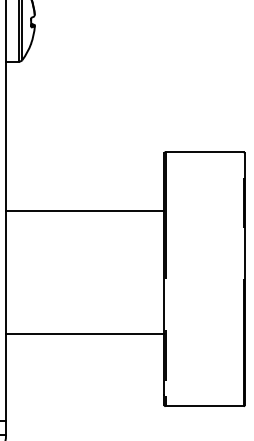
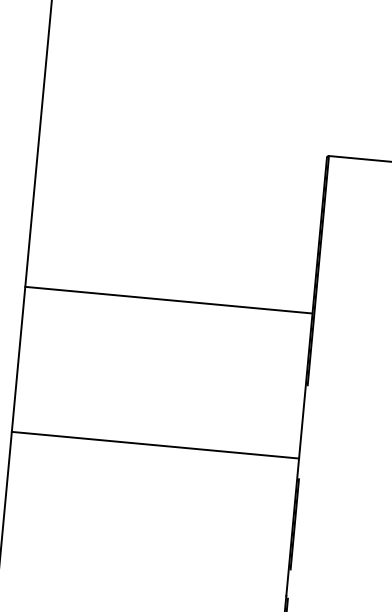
line: (85, 211) -> (169, 300), moved
line: (85, 334) -> (155, 445), moved

